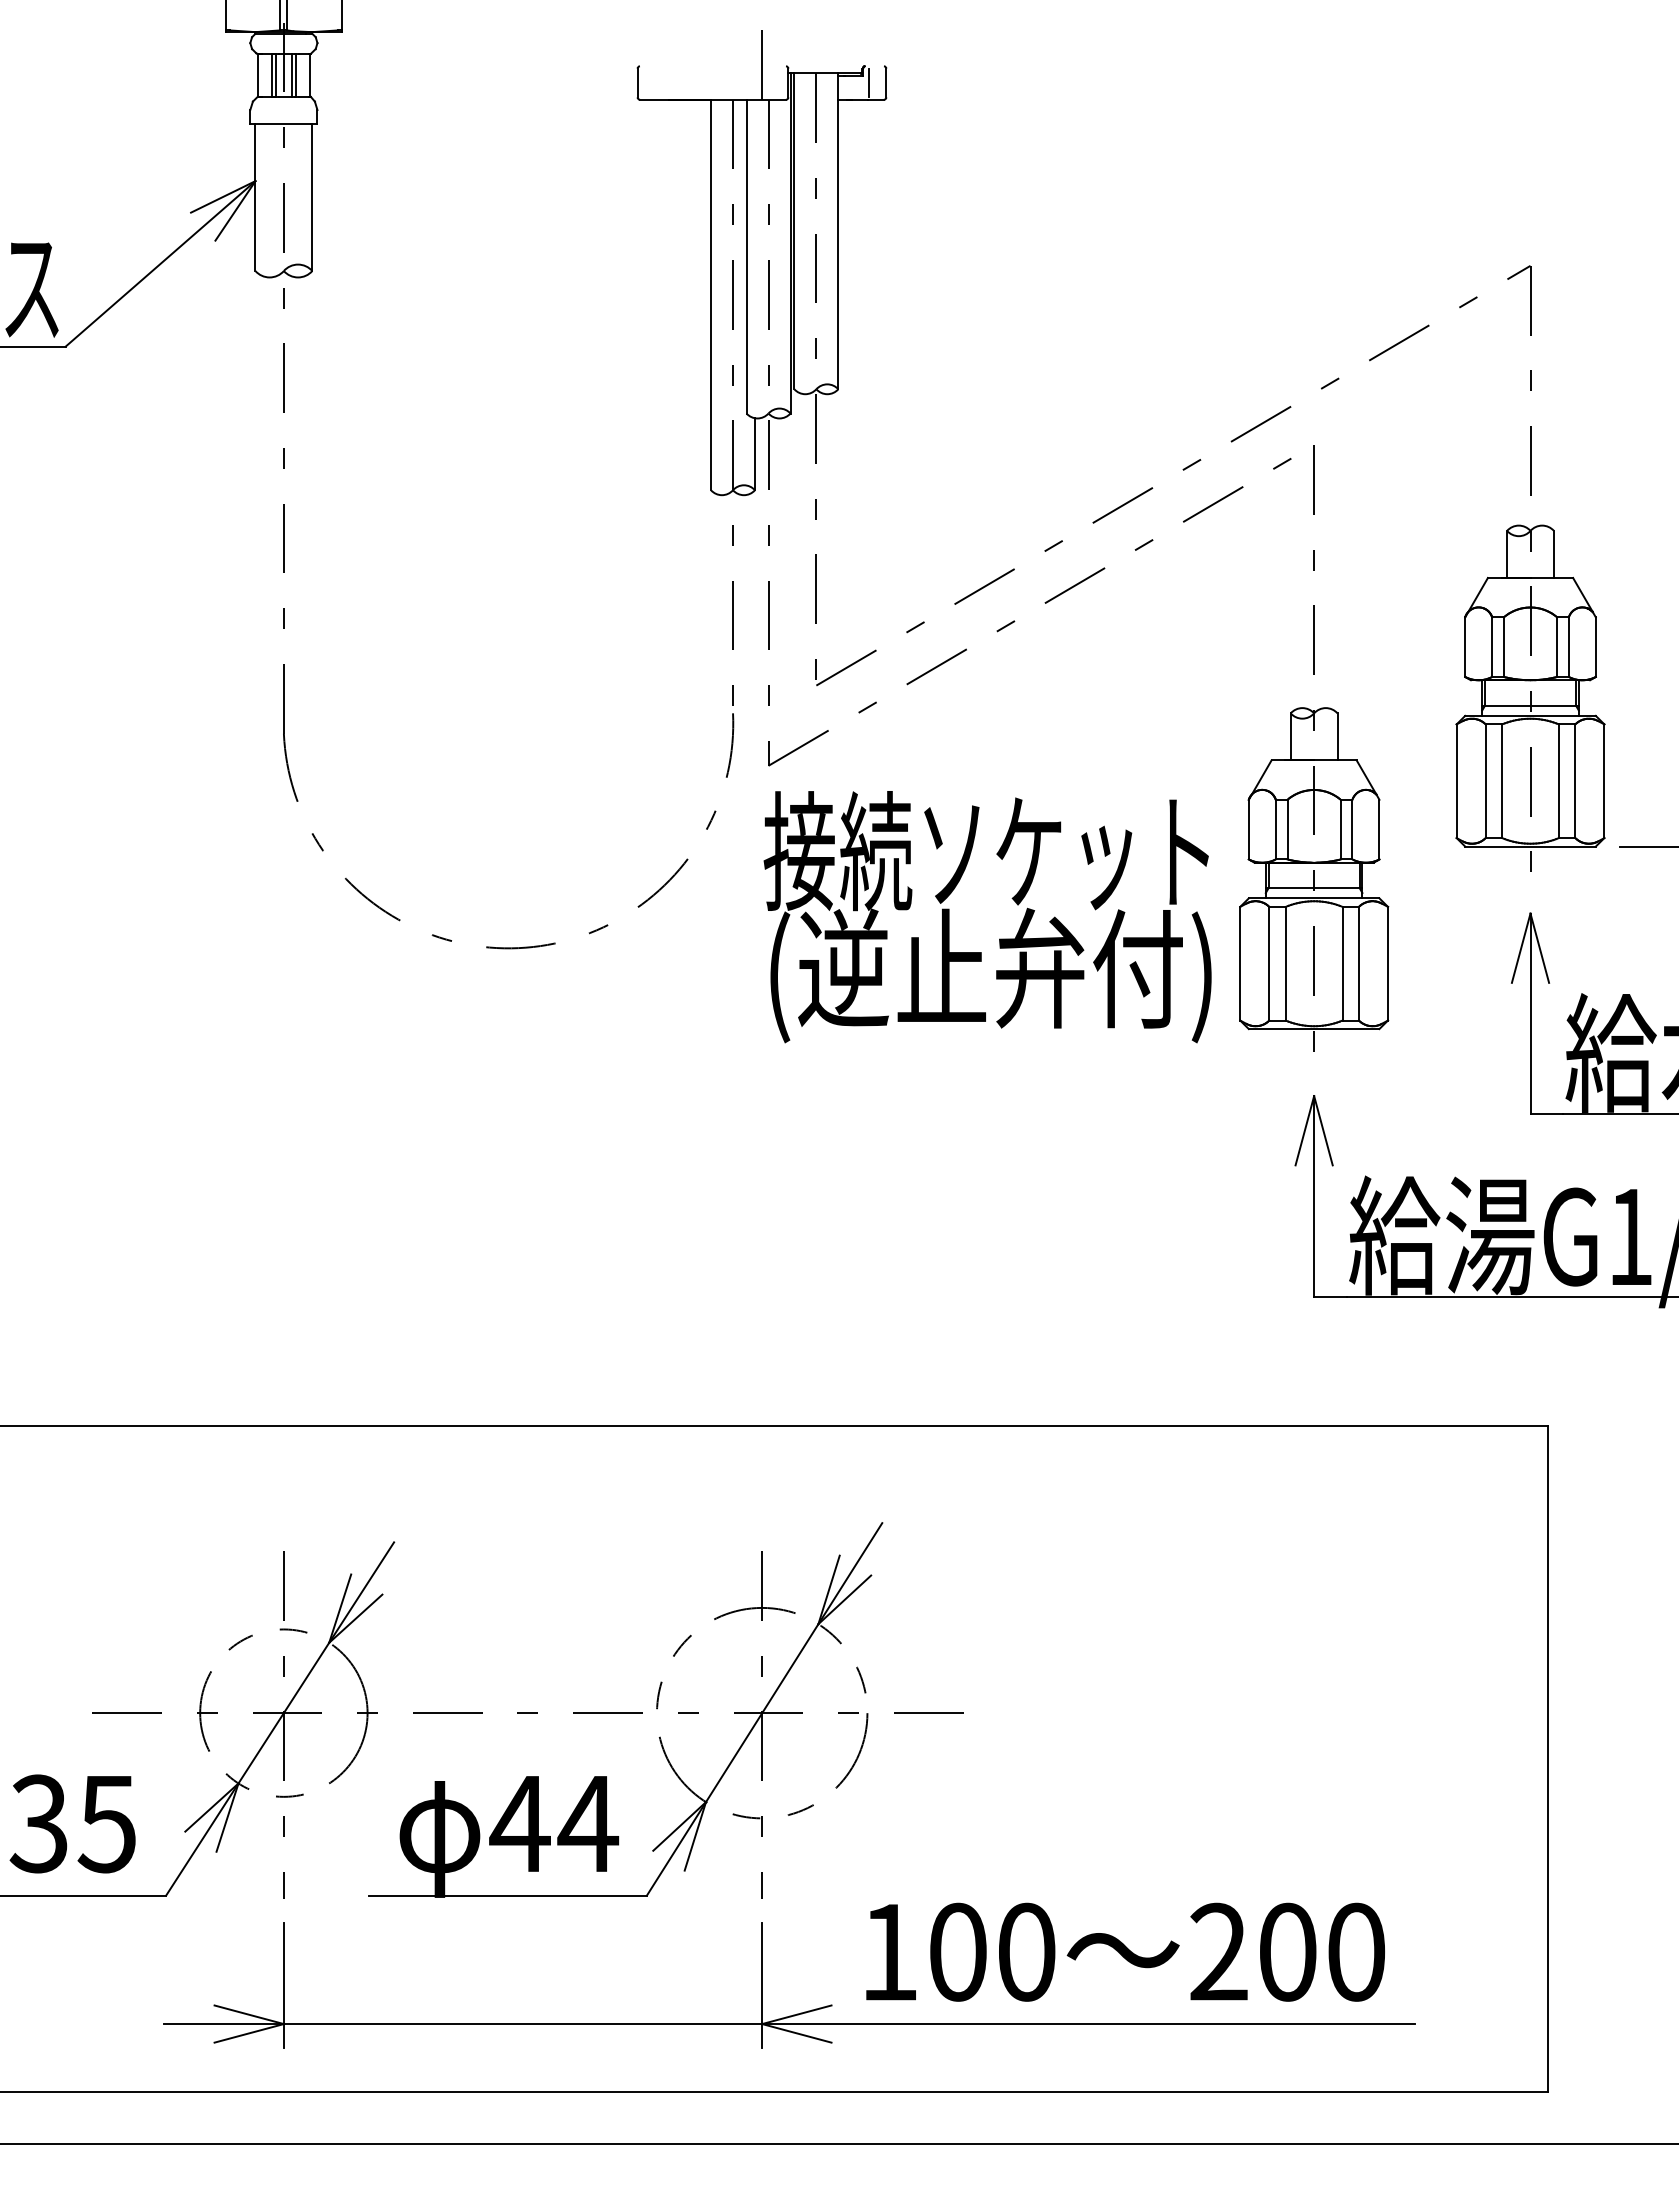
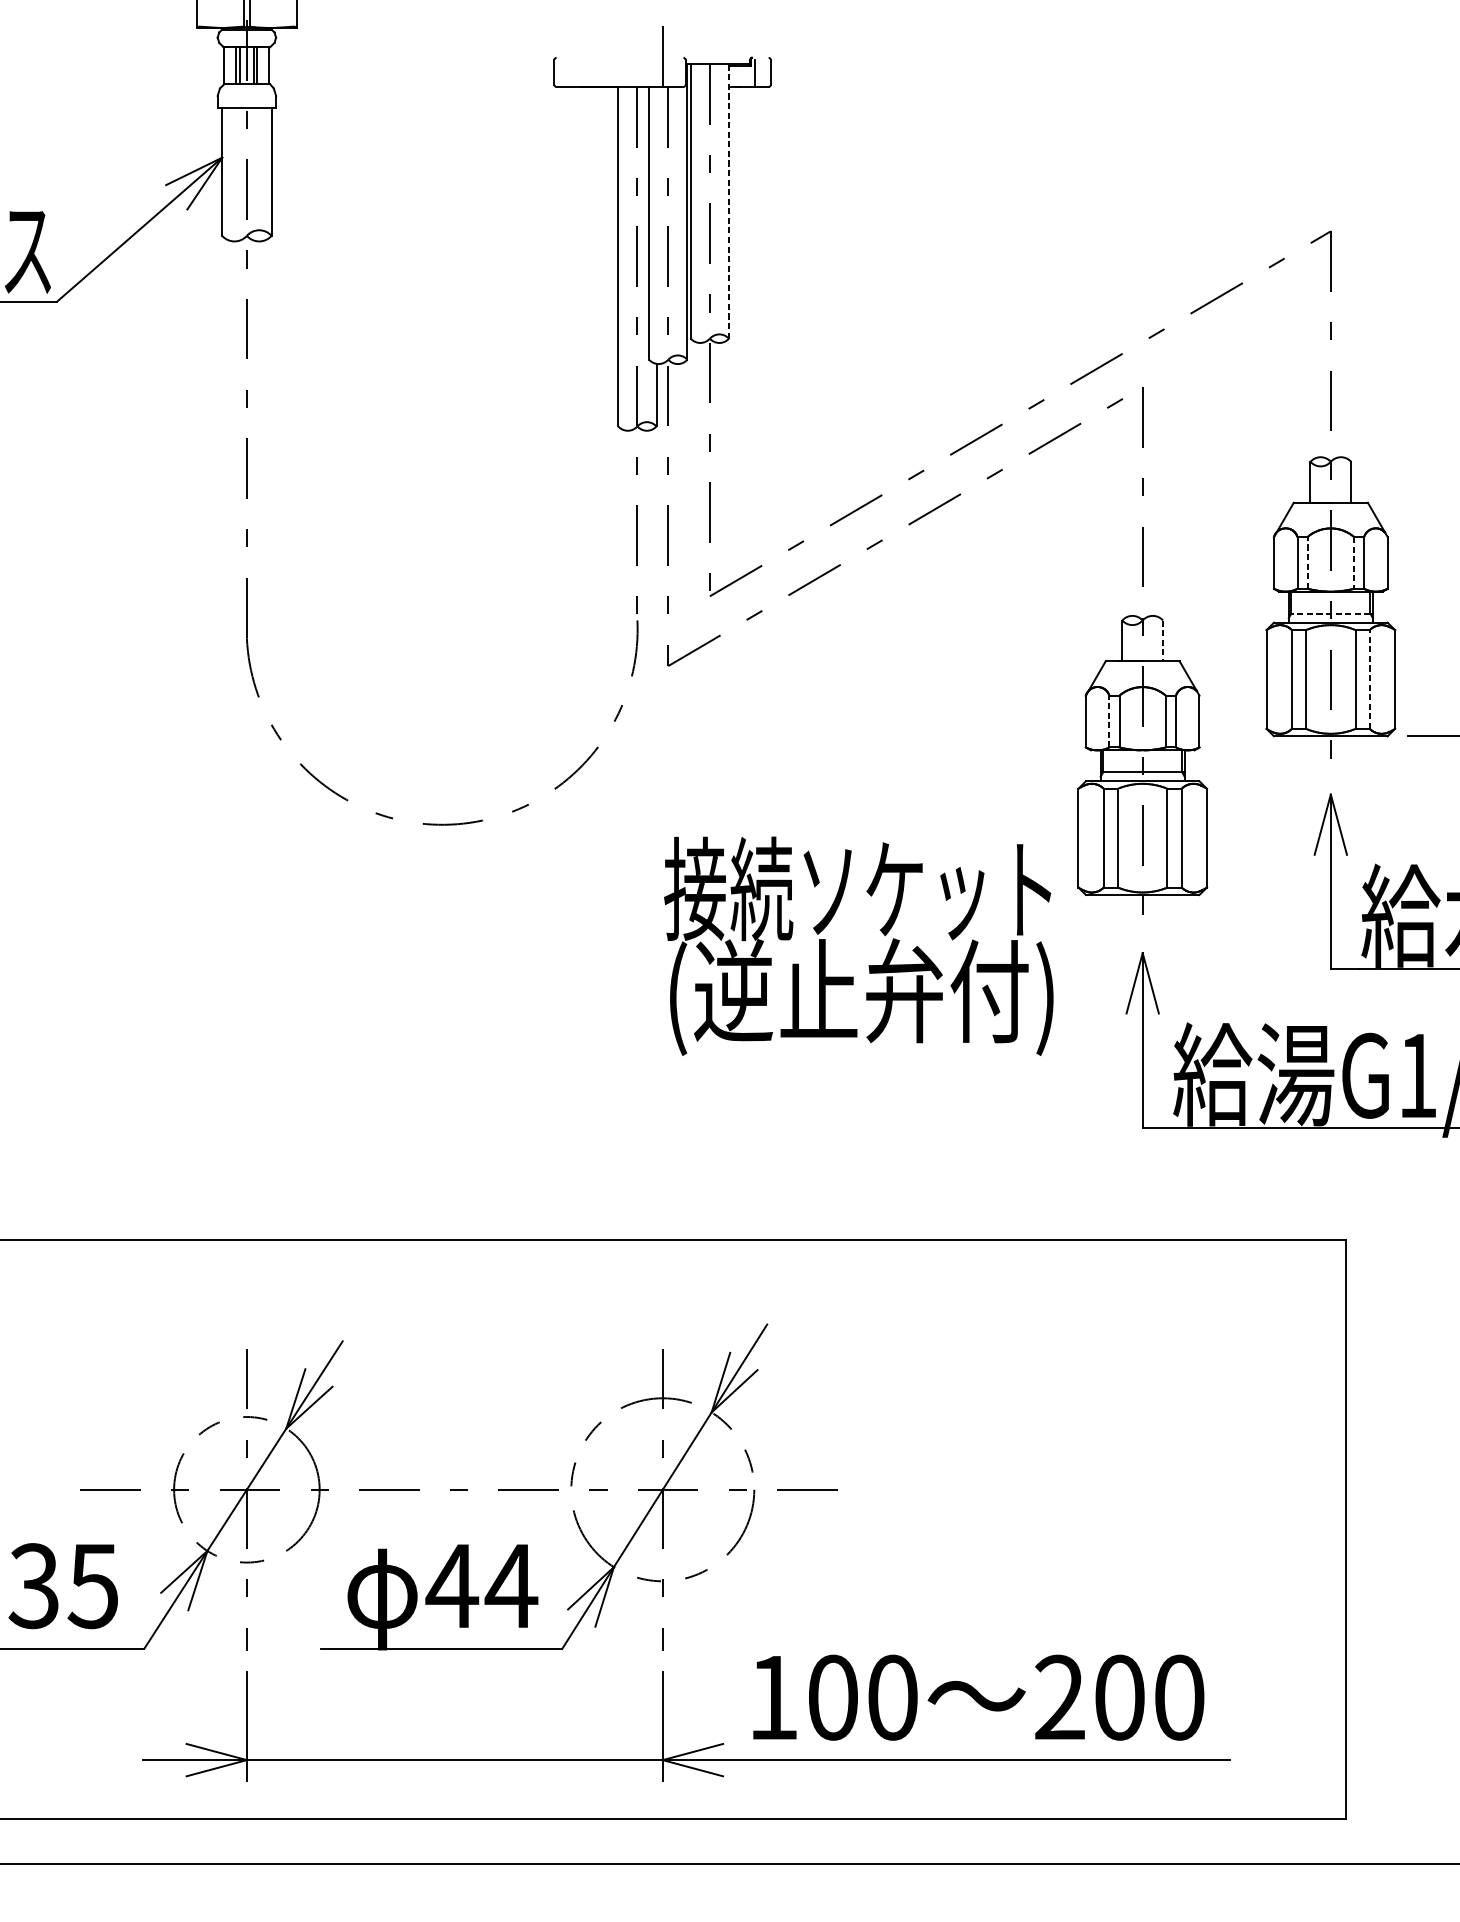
line: (838, 231) -> (729, 201), solid -> dashed
line: (1503, 647) -> (1307, 563), solid -> dashed
line: (1557, 647) -> (1354, 563), solid -> dashed
line: (1530, 705) -> (1330, 613), solid -> dashed
line: (1337, 736) -> (1163, 640), solid -> dashed
line: (1575, 781) -> (1369, 679), solid -> dashed
line: (1275, 829) -> (1109, 721), solid -> dashed
text: (987, 917) -> (858, 946), moved

